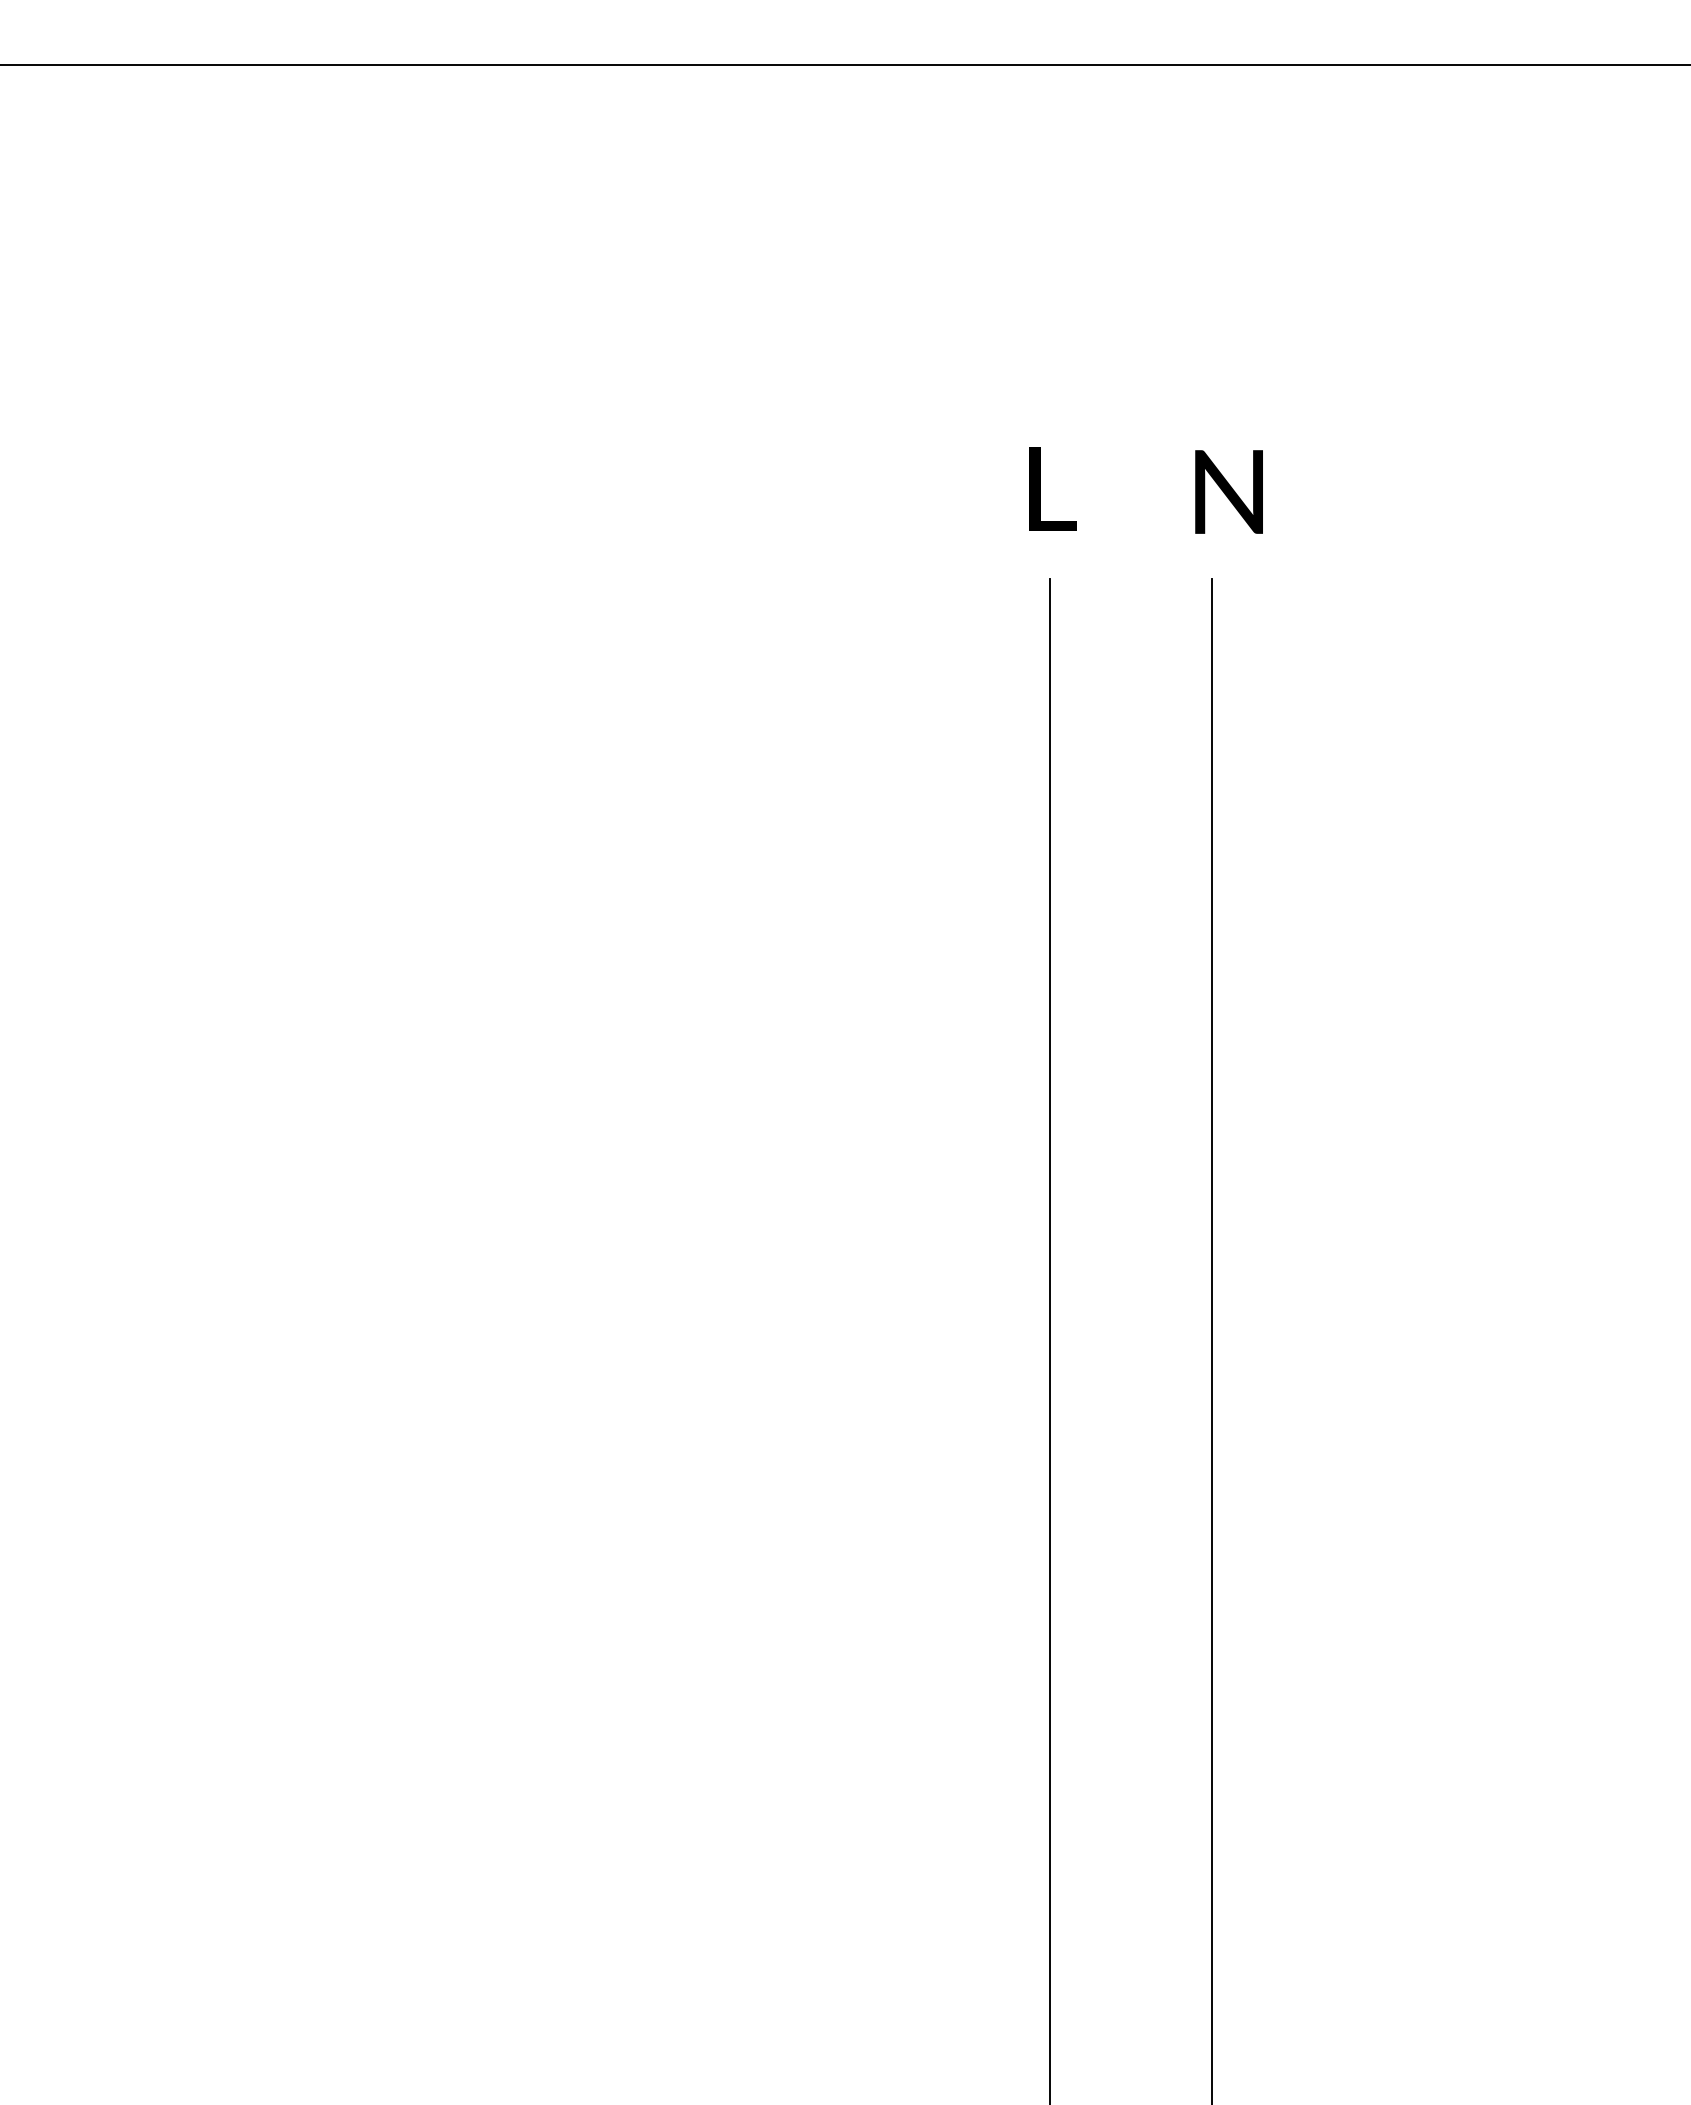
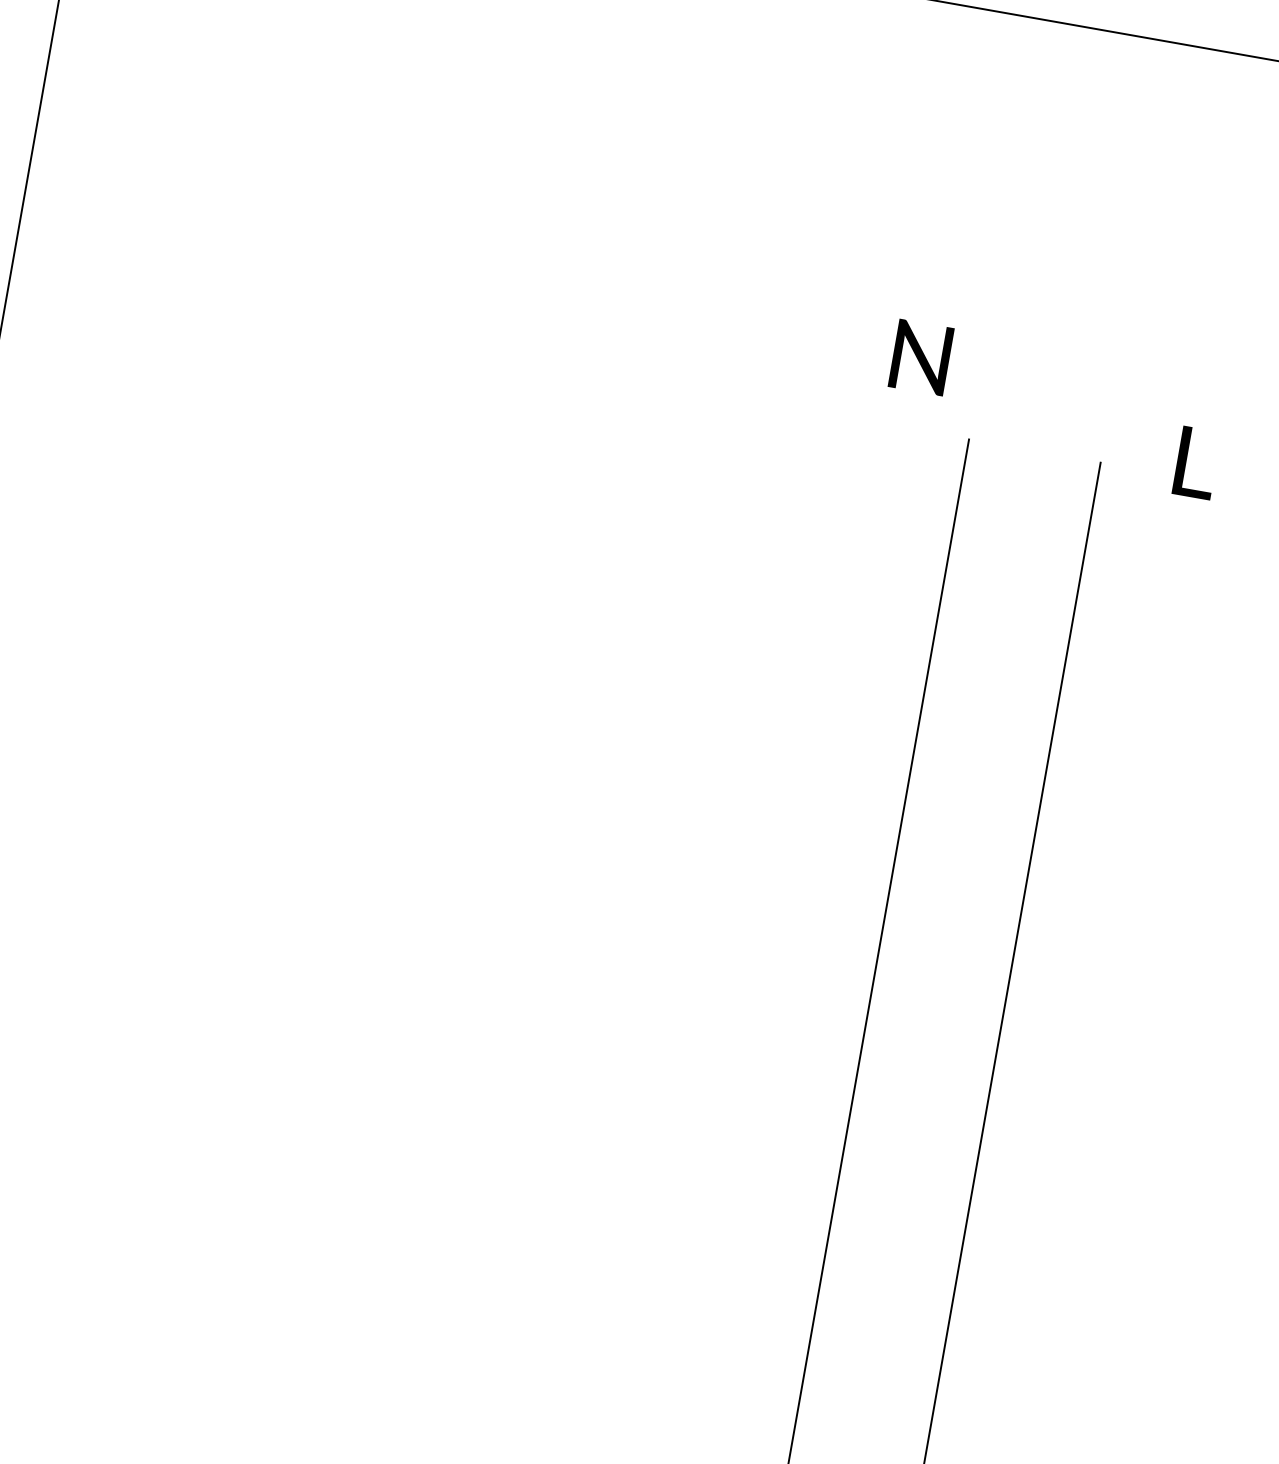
text: (1052, 488) -> (1196, 462), moved
text: (1228, 491) -> (920, 357), moved

